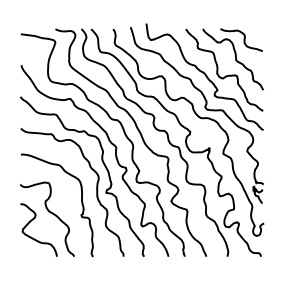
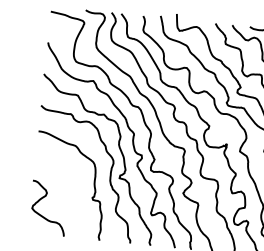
curve: (50, 213) -> (61, 193), removed

